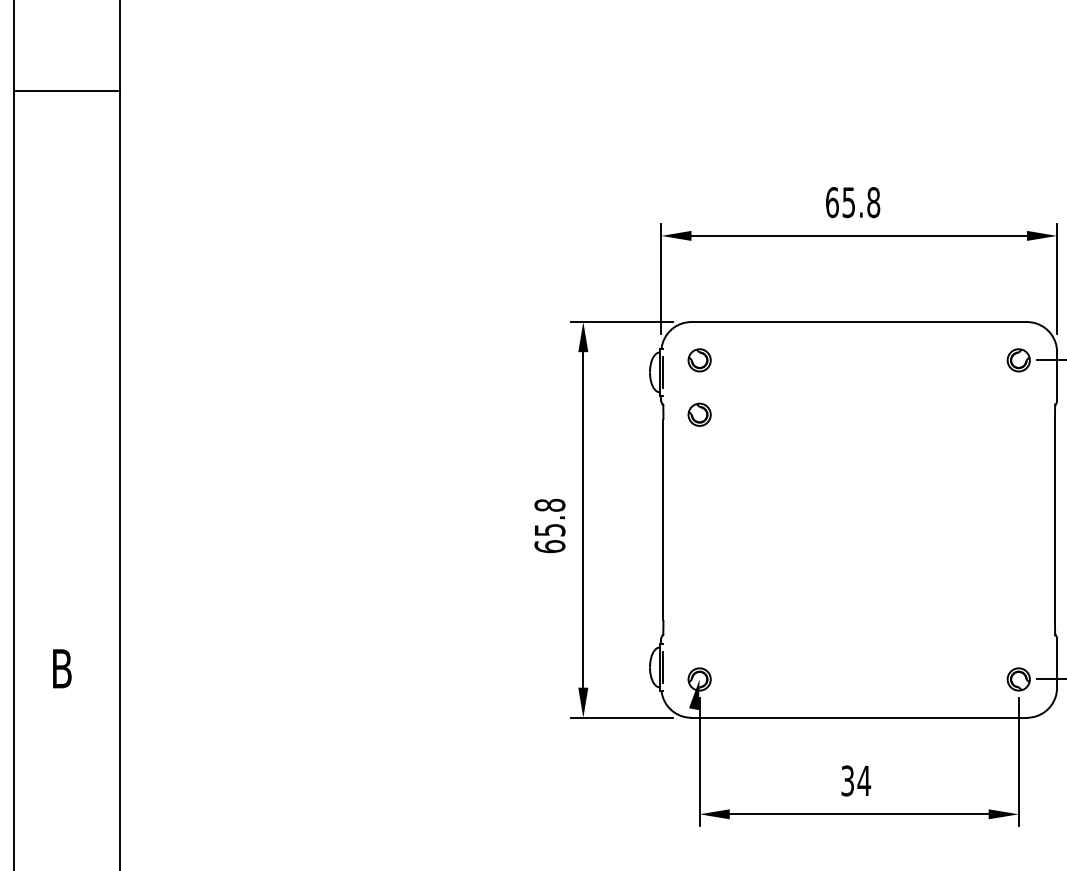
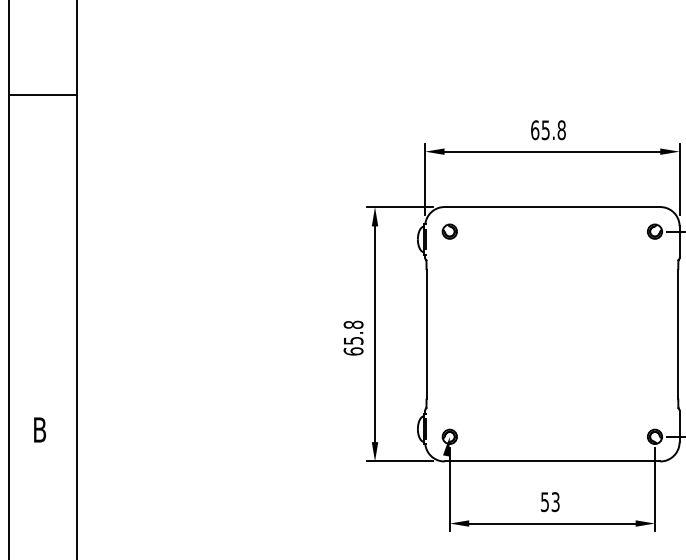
line: (67, 90) -> (43, 94), moved
part: (699, 414) -> (449, 266), removed
text: (856, 781) -> (550, 502), 34 -> 53

